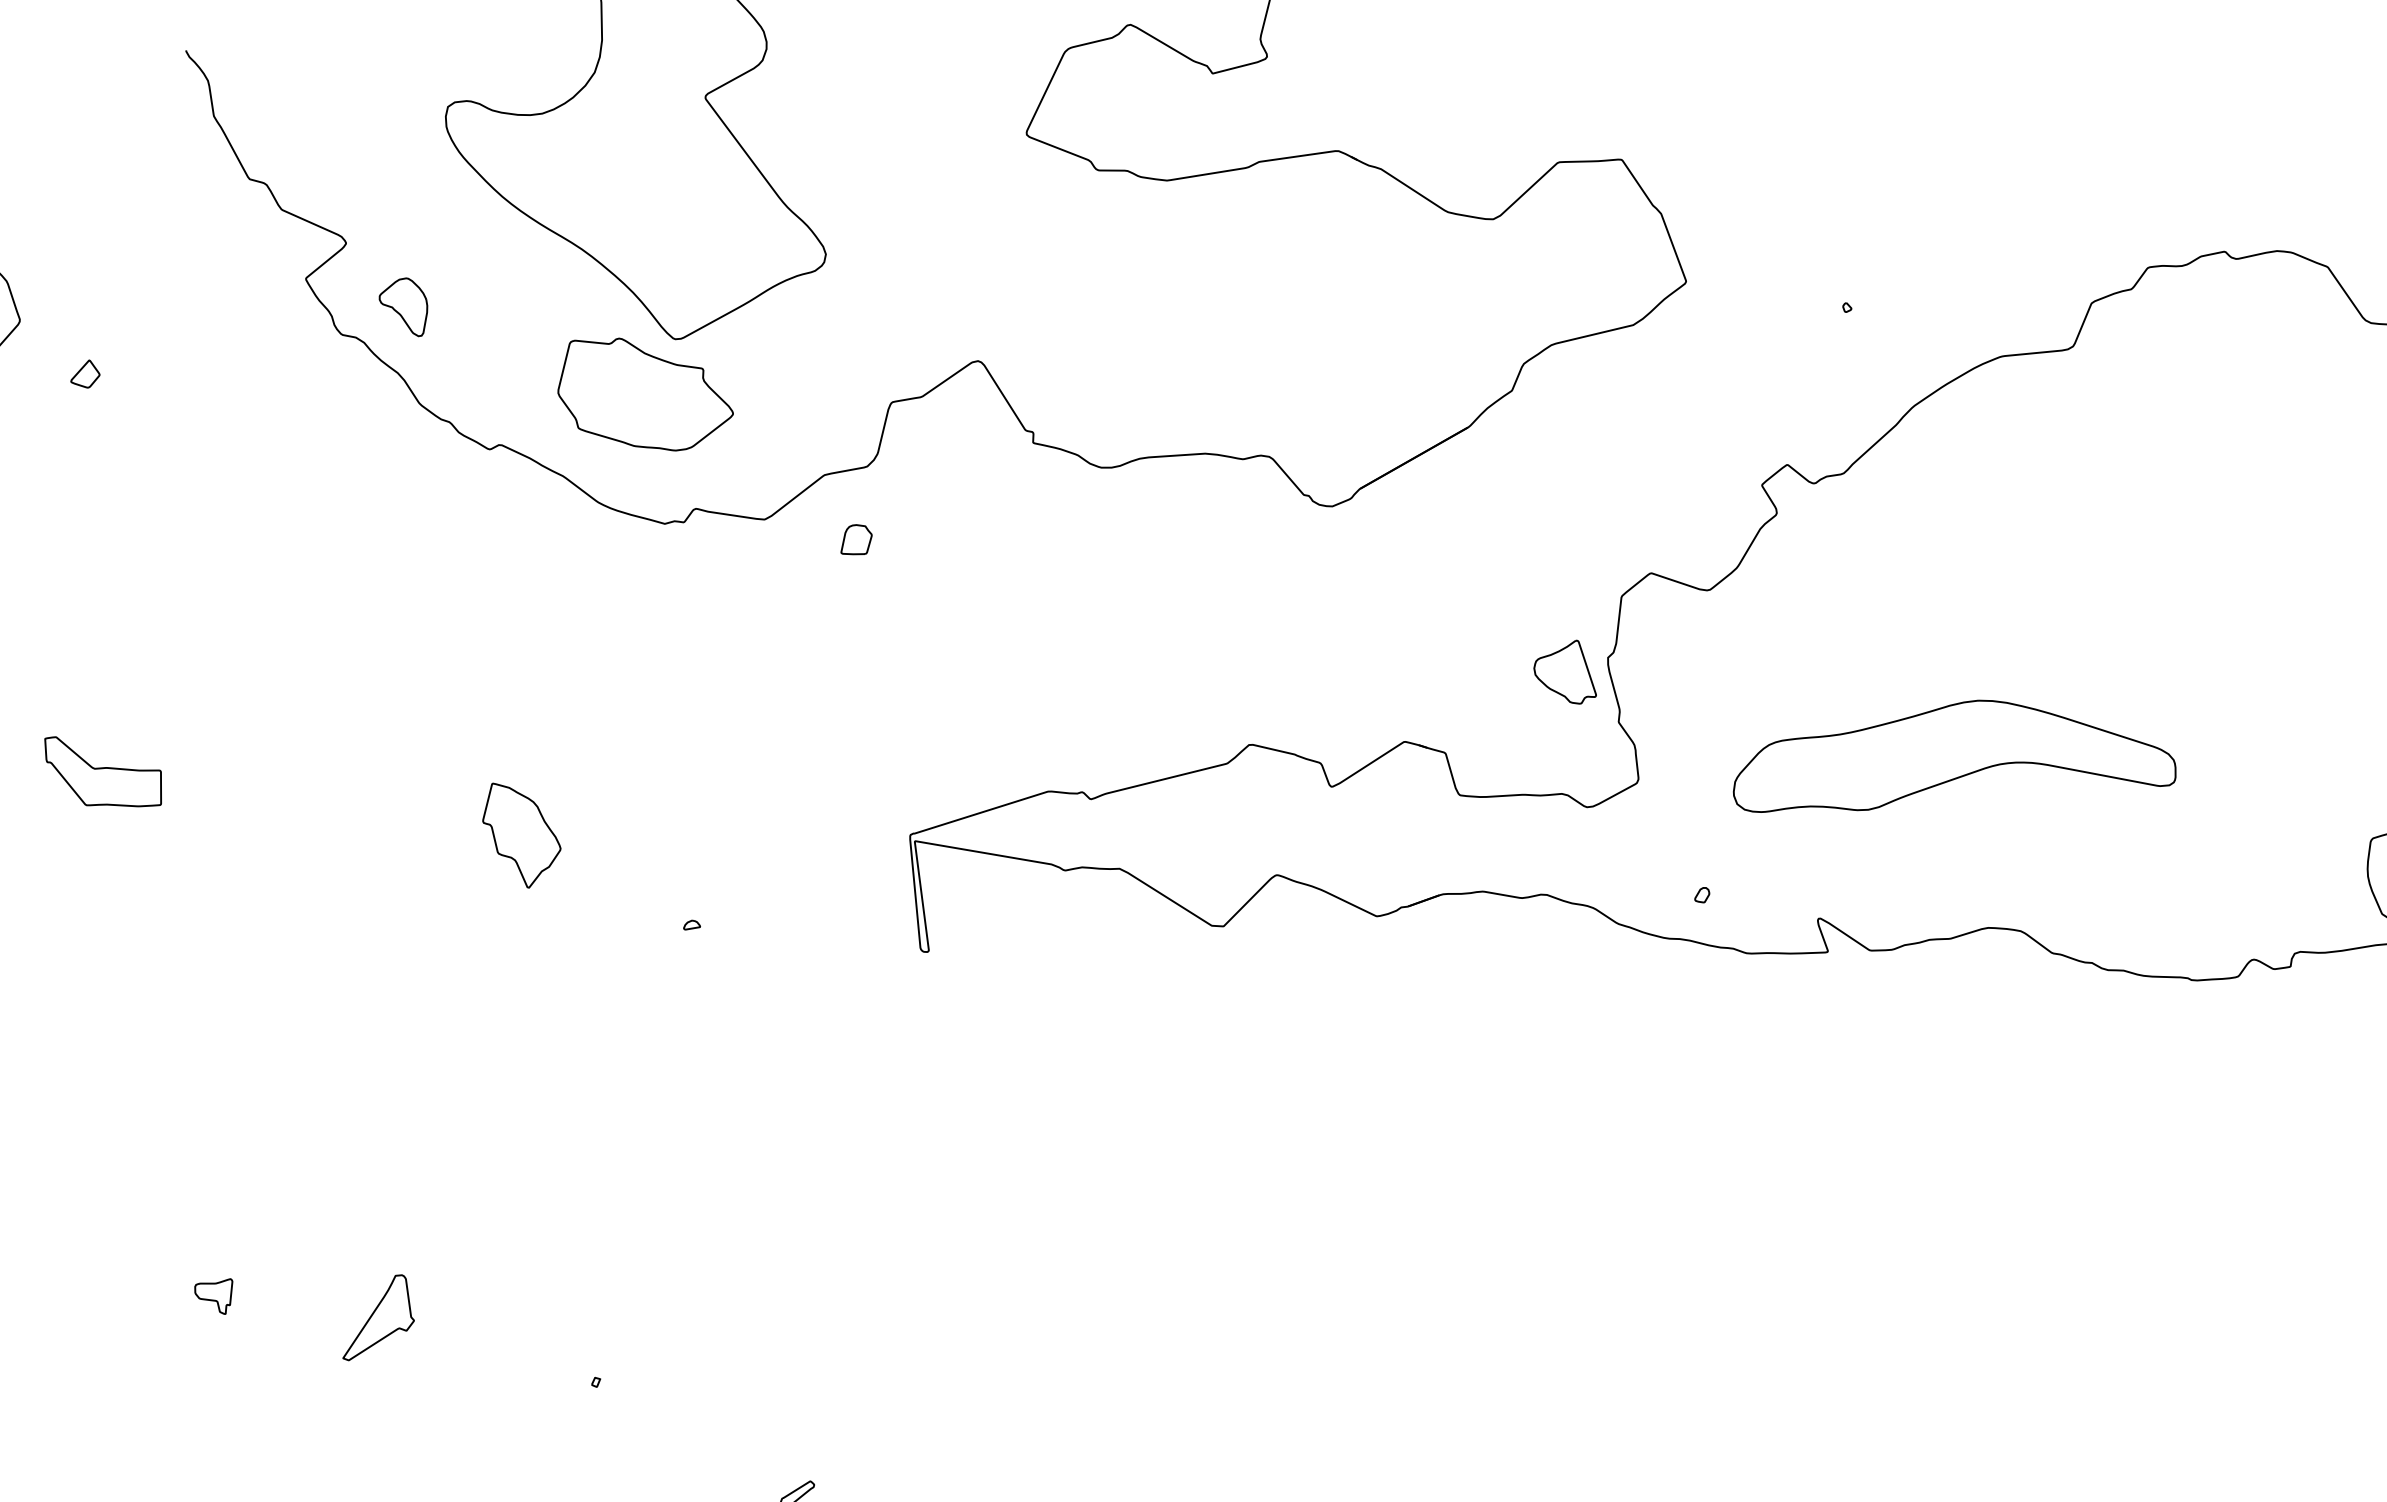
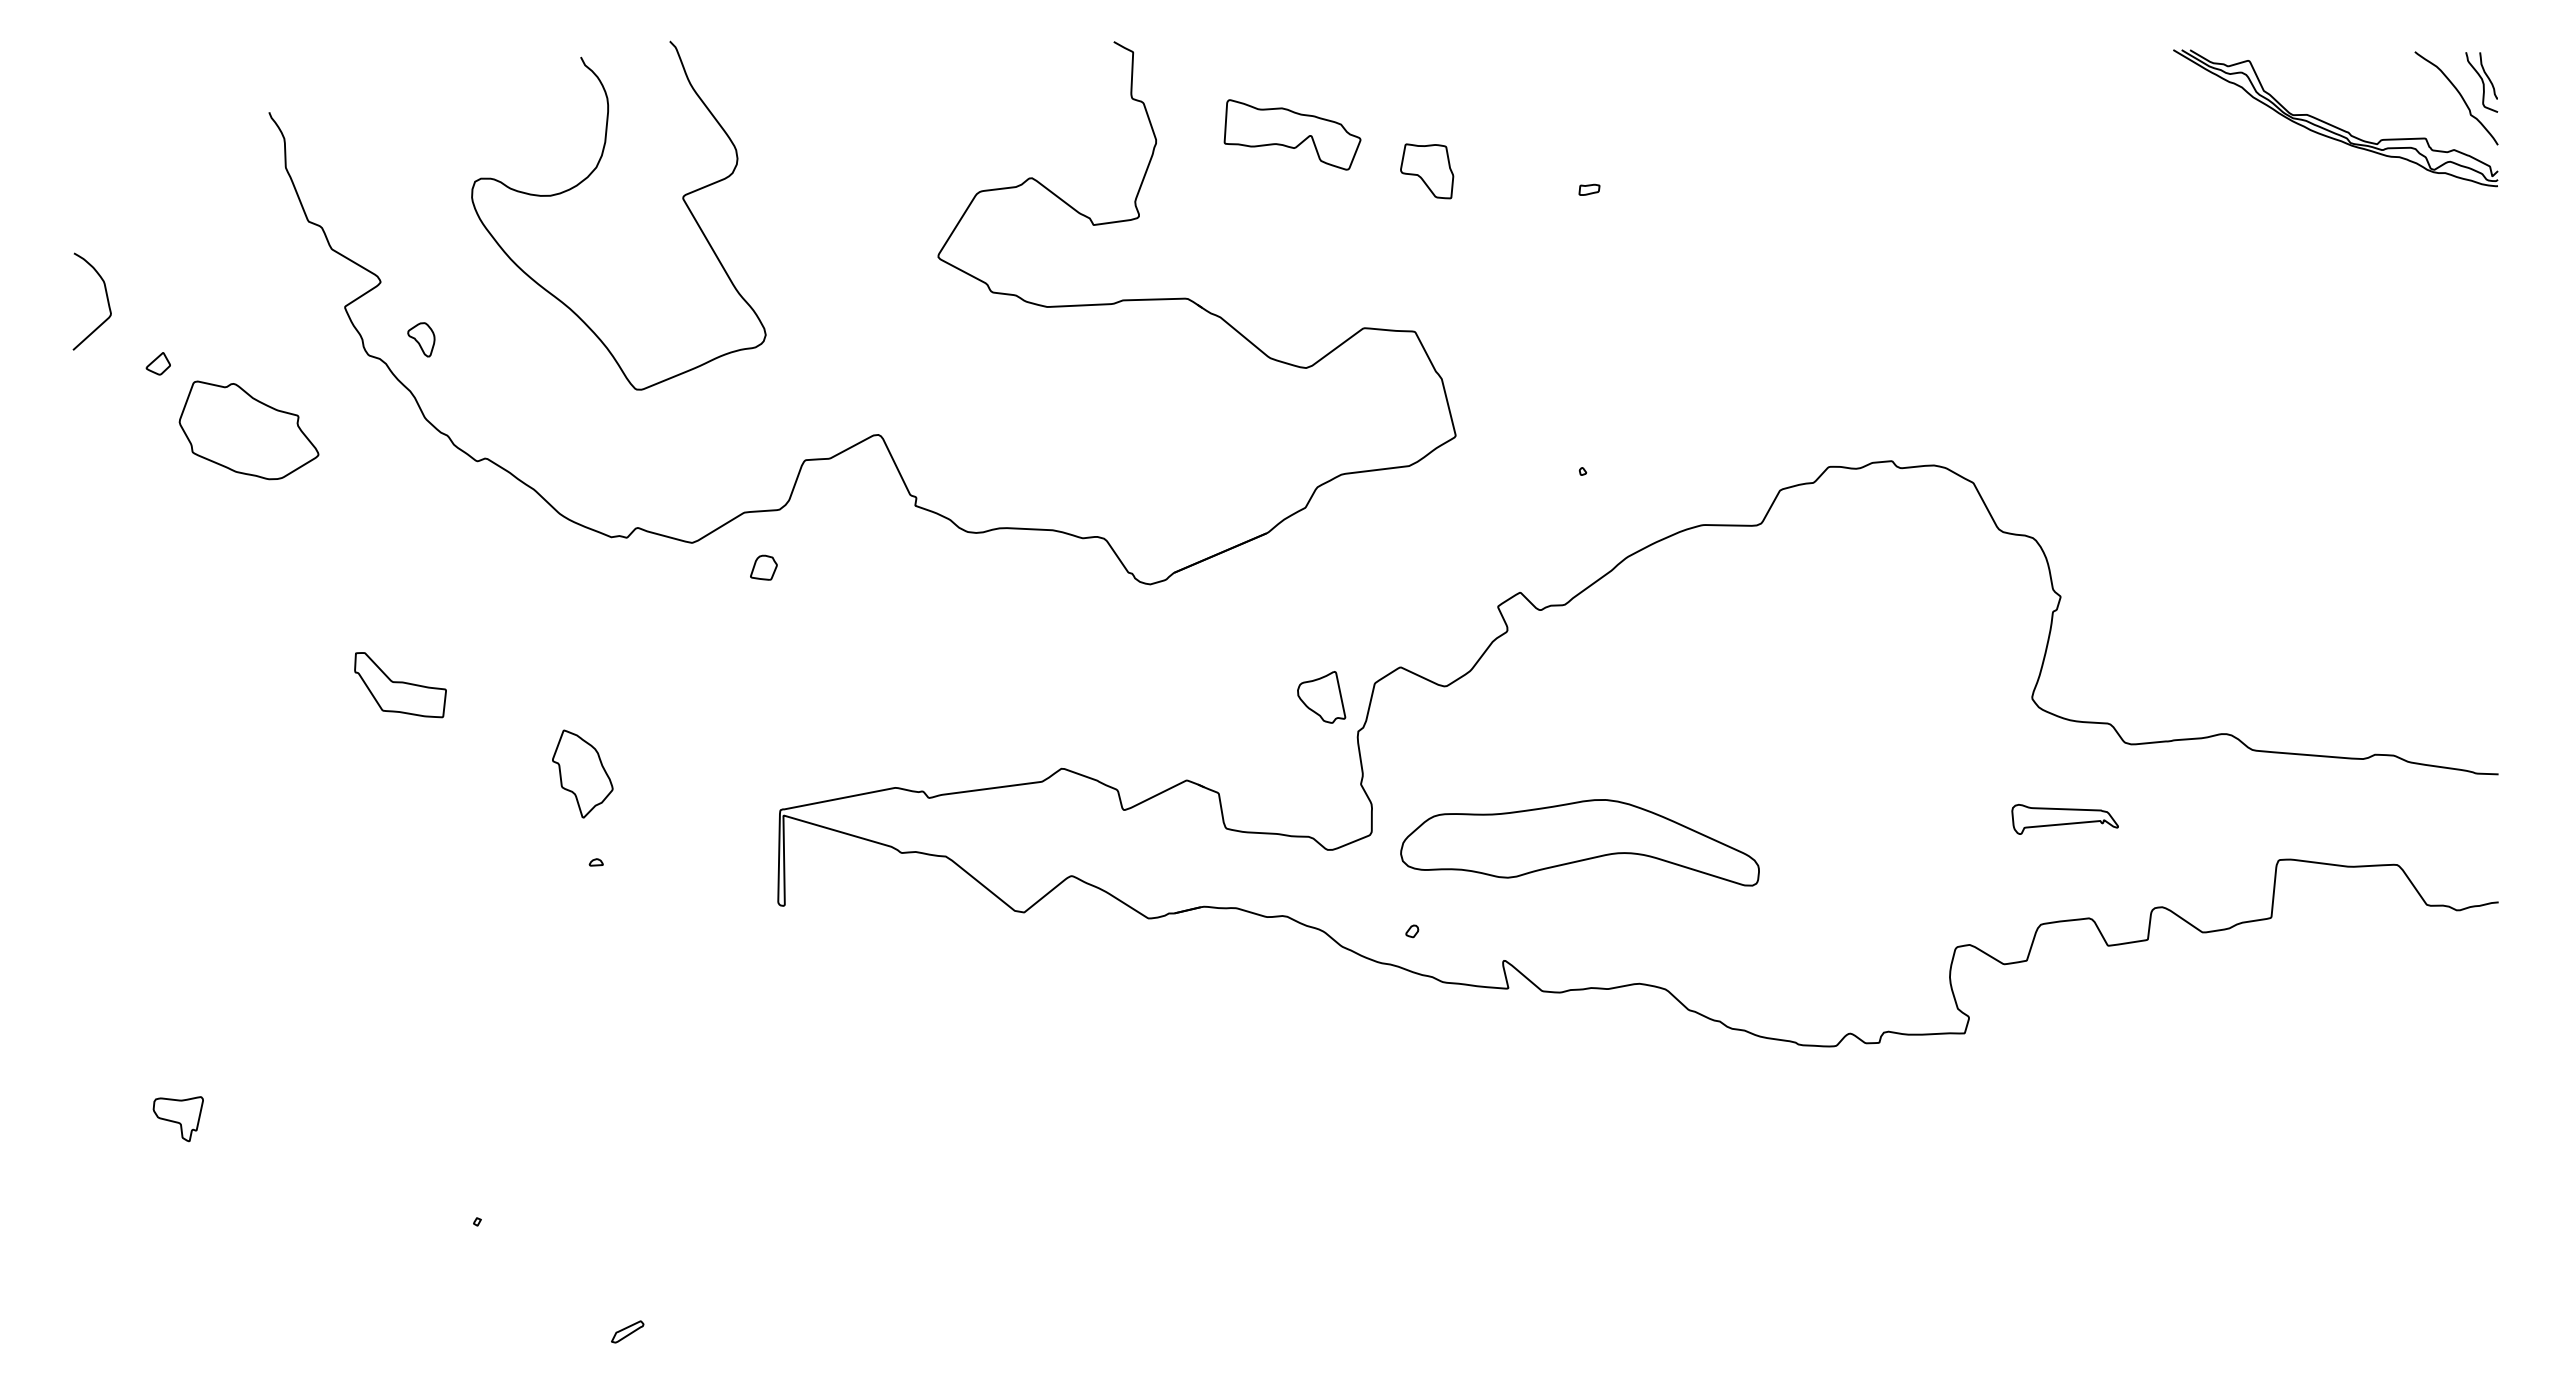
part: (404, 307) -> (421, 339), size x0.7
part: (643, 393) -> (248, 430), moved
part: (1564, 673) -> (1321, 697), moved
part: (1951, 756) -> (1579, 842), moved
part: (104, 771) -> (400, 685), moved
part: (521, 833) -> (582, 773), moved
part: (215, 1297) -> (178, 1118), size x1.6
part: (376, 1317) -> (306, 1149), removed

